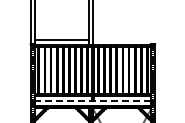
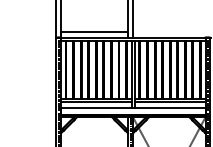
line: (92, 100) -> (132, 107), dashed -> solid

